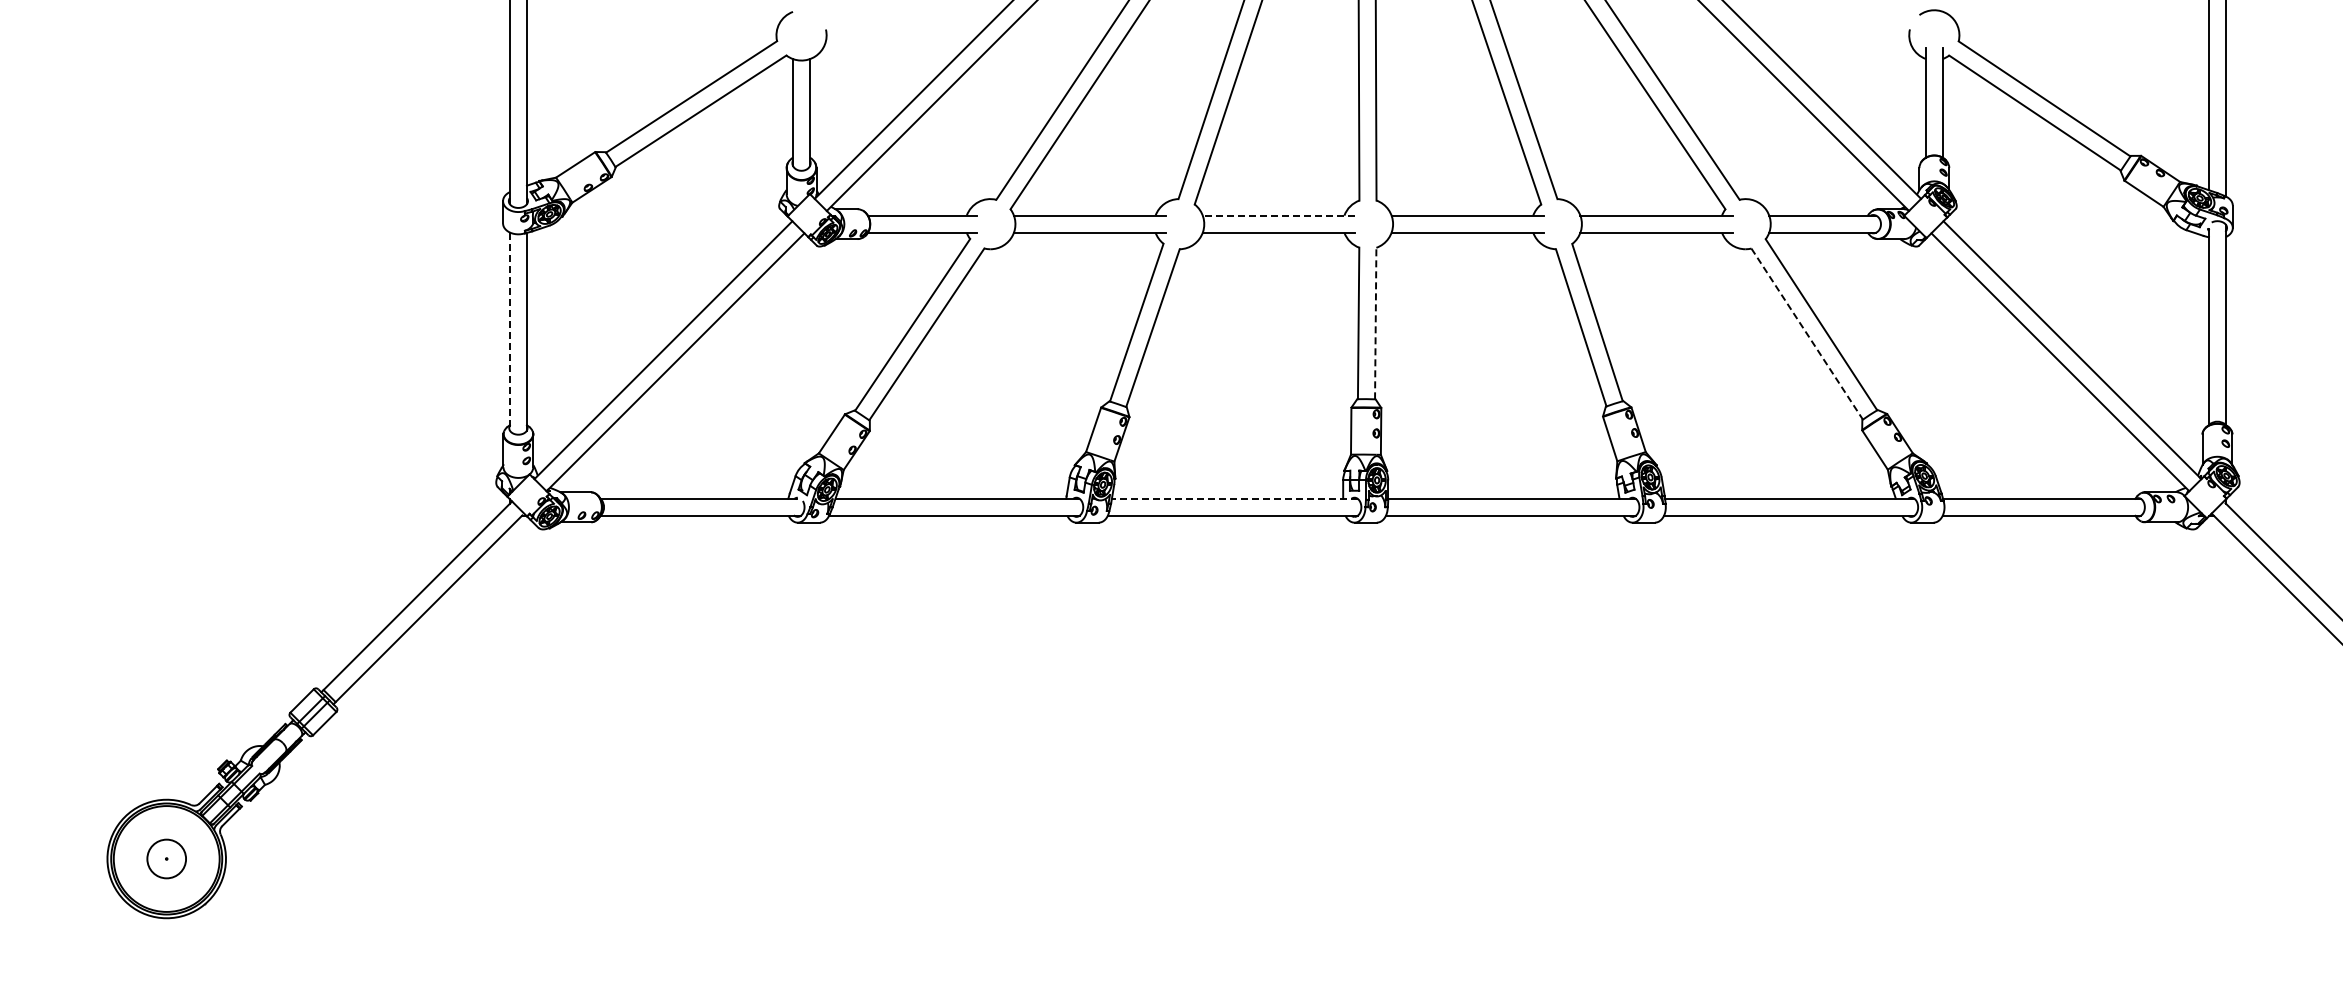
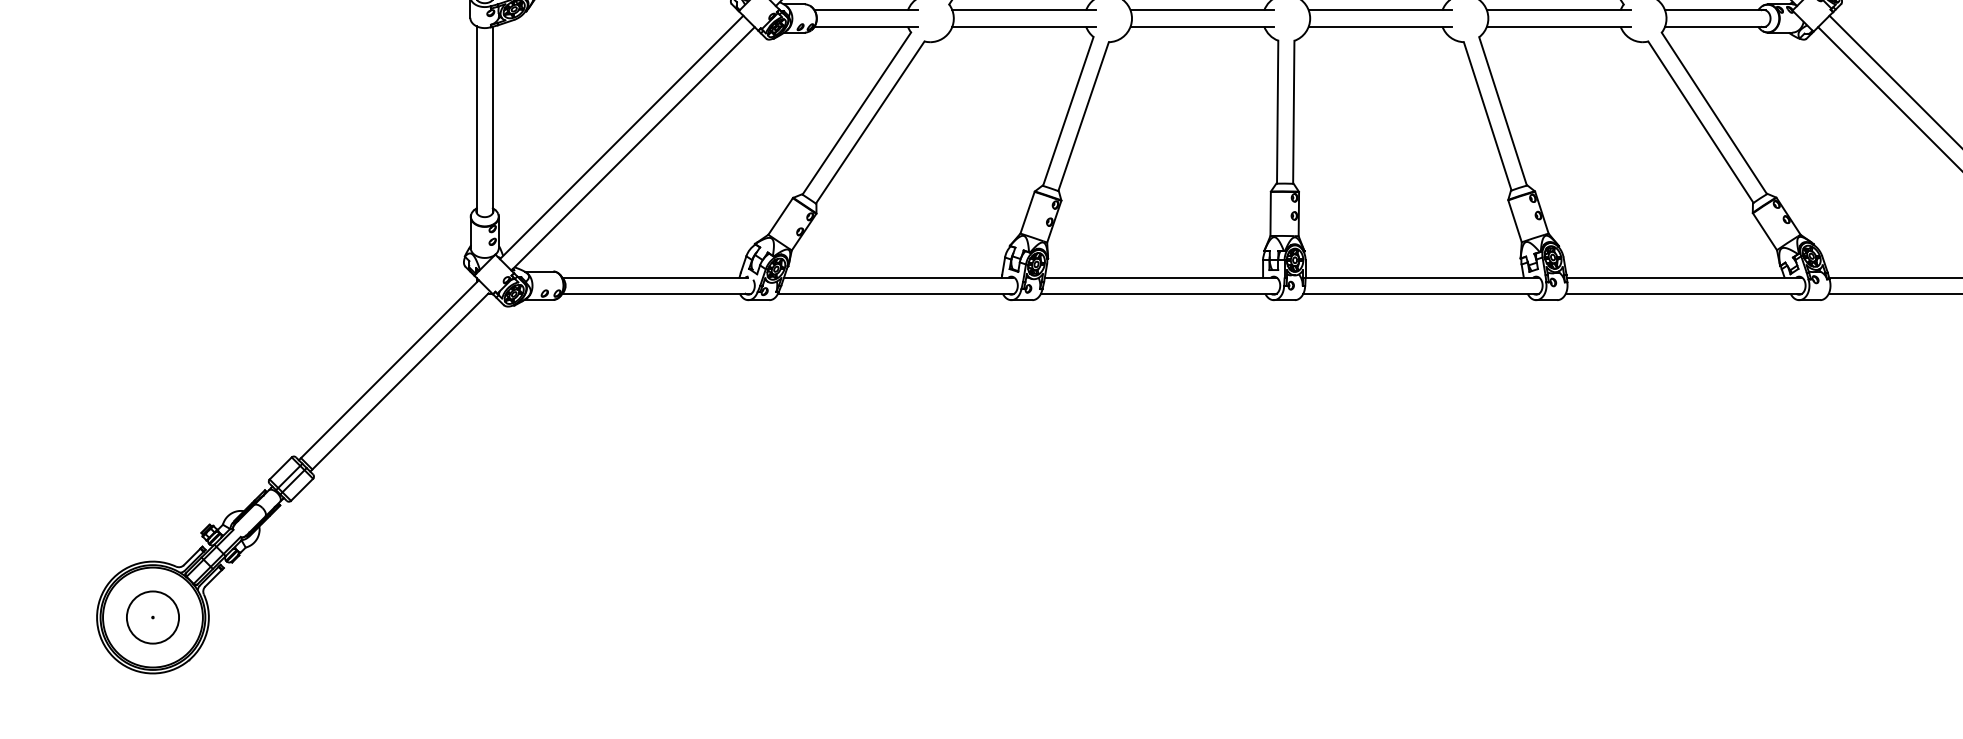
line: (1278, 215) -> (1202, 10), dashed -> solid
line: (1375, 323) -> (1293, 112), dashed -> solid
line: (509, 332) -> (476, 120), dashed -> solid
line: (1807, 334) -> (1701, 122), dashed -> solid
line: (1234, 498) -> (1160, 277), dashed -> solid
circle: (166, 858) -> (152, 617), size x1.43

